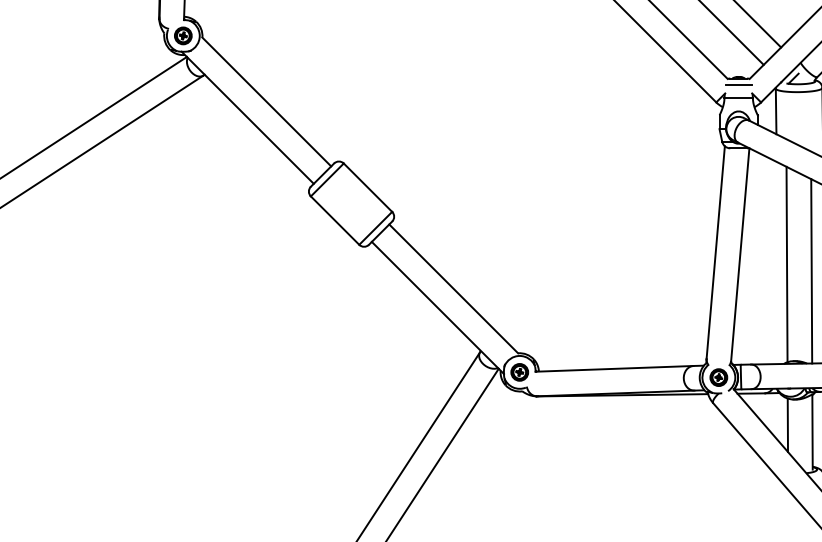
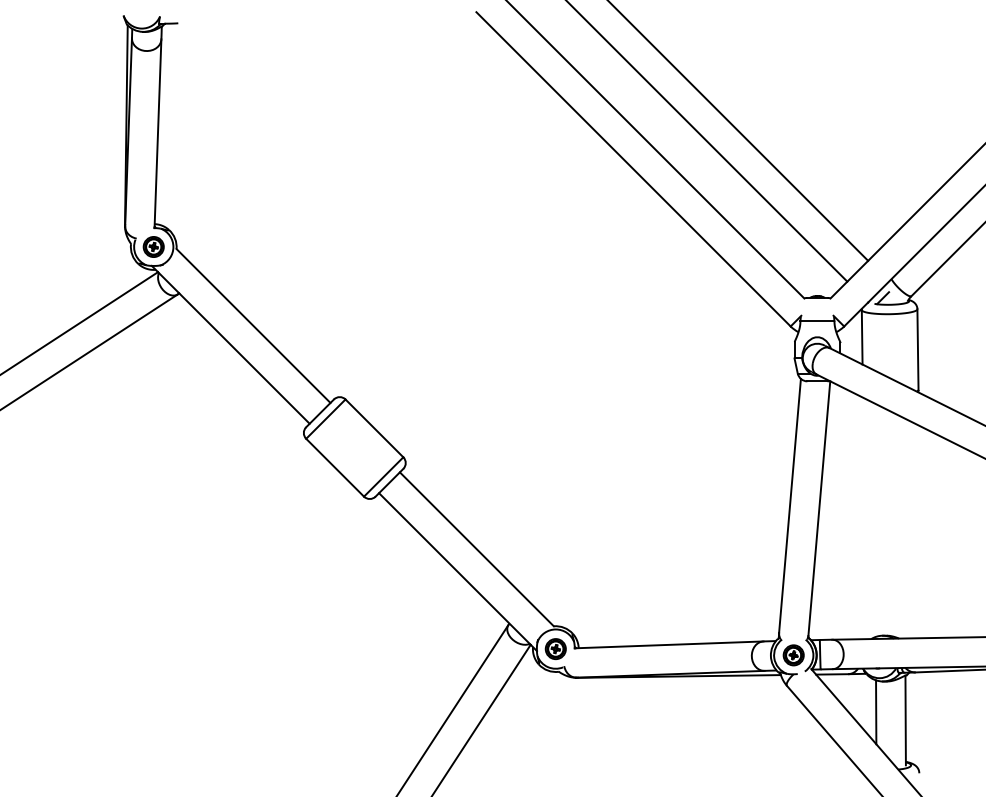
line: (738, 84) -> (817, 305), removed
line: (786, 263) -> (874, 519), removed
line: (811, 271) -> (904, 528), removed

